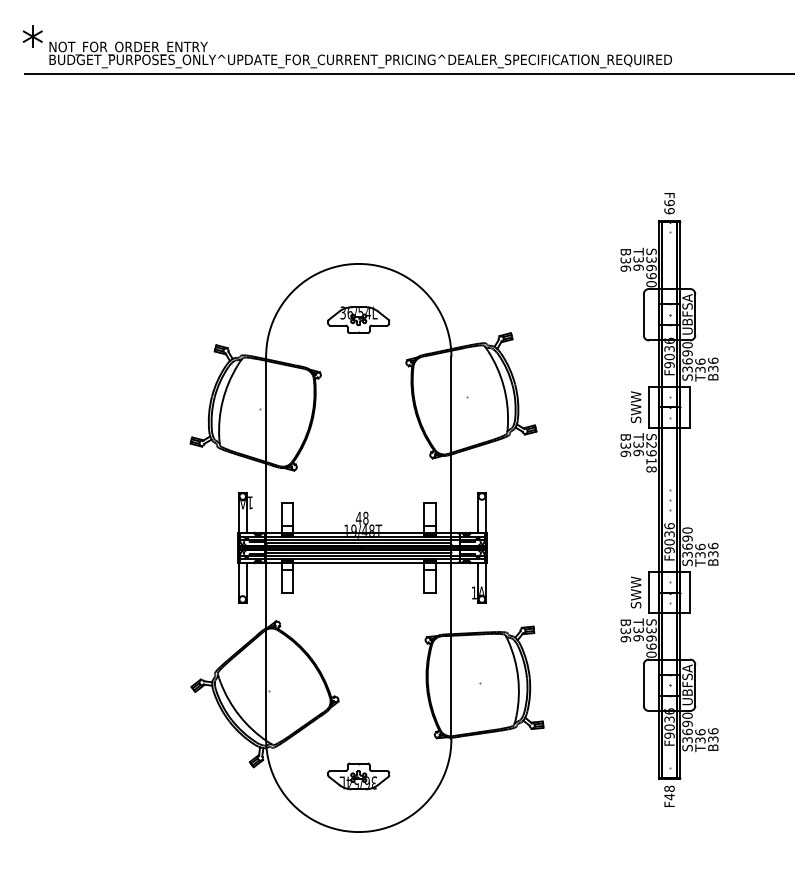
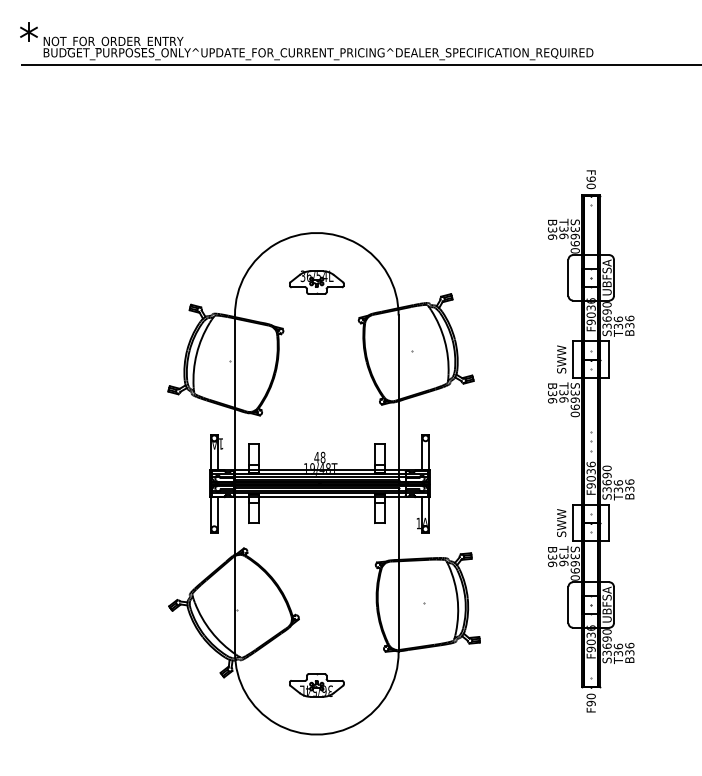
text: (668, 210) -> (590, 185), F99 -> F90
text: (650, 457) -> (574, 403), S2918 -> S3690
text: (668, 792) -> (590, 699), F48 -> F90

